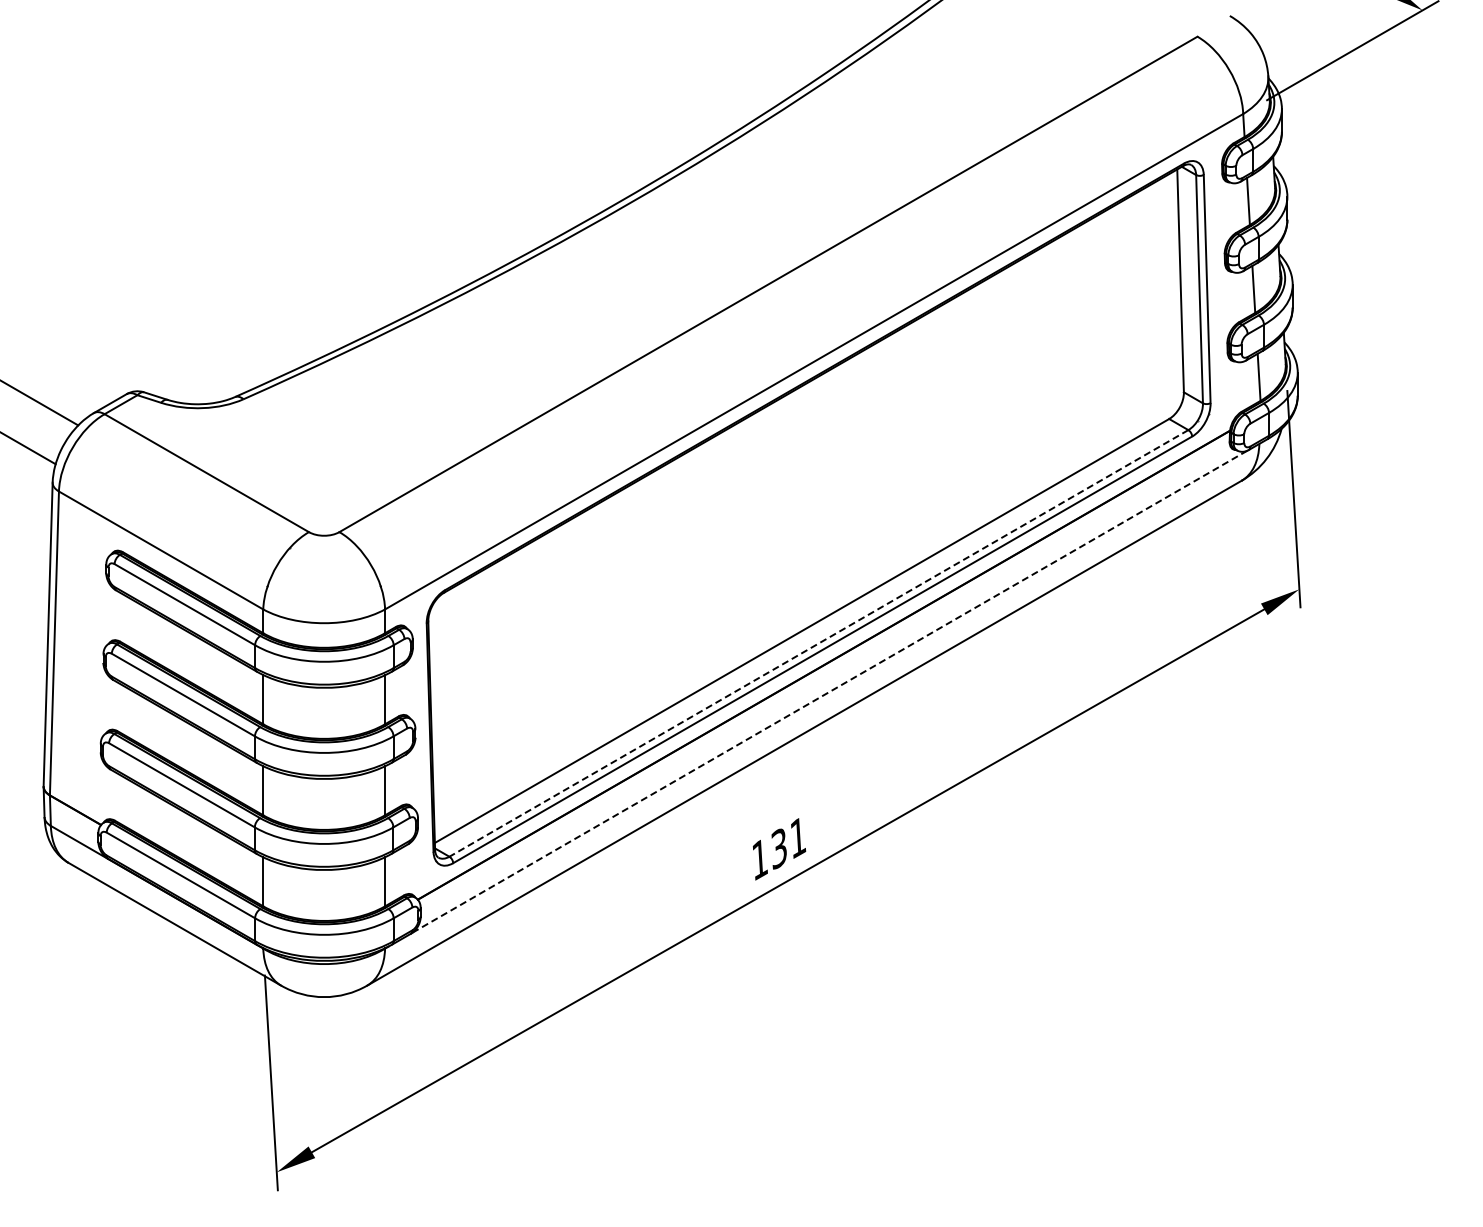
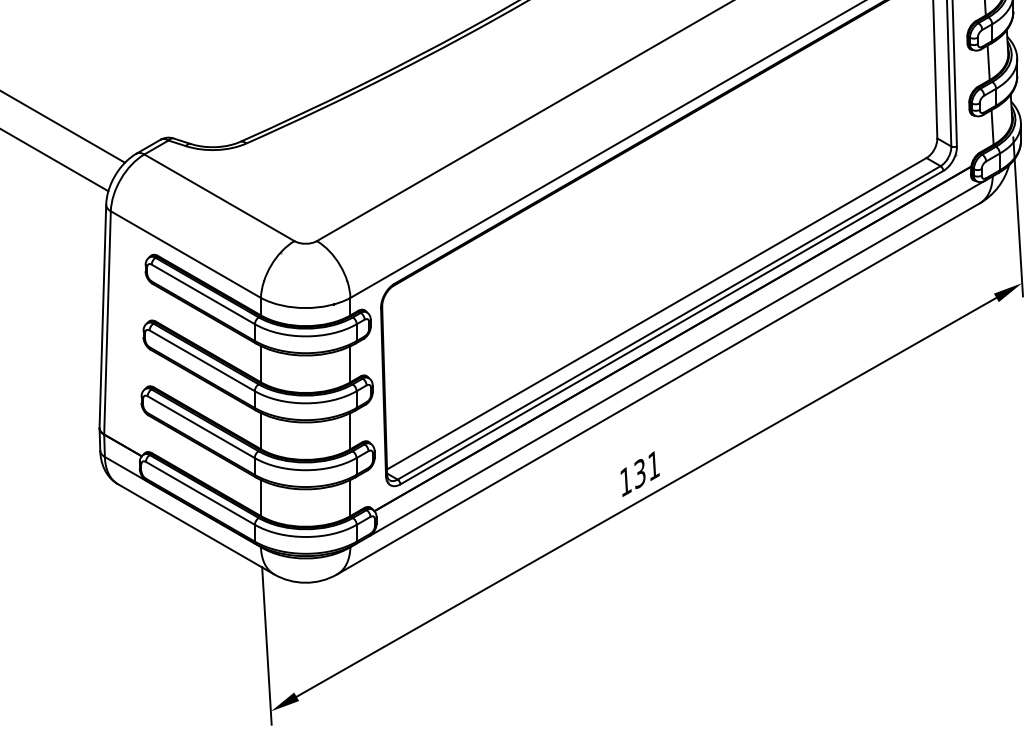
line: (818, 643) -> (668, 322), dashed -> solid
line: (829, 692) -> (676, 358), dashed -> solid

